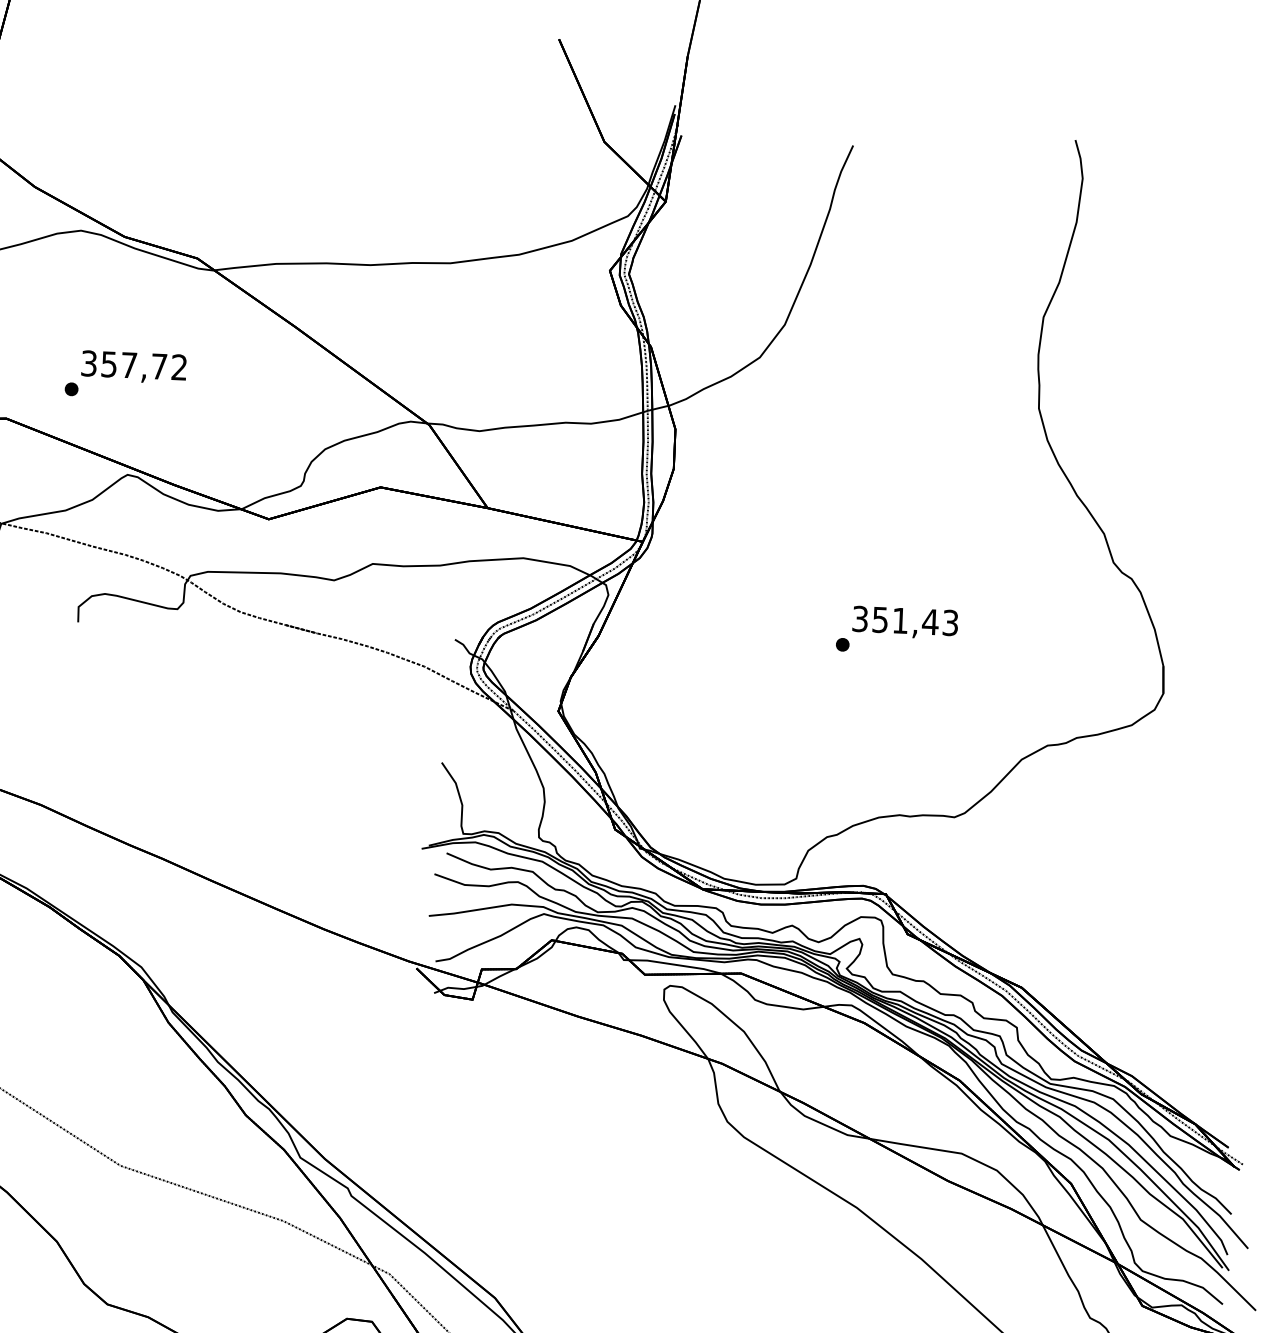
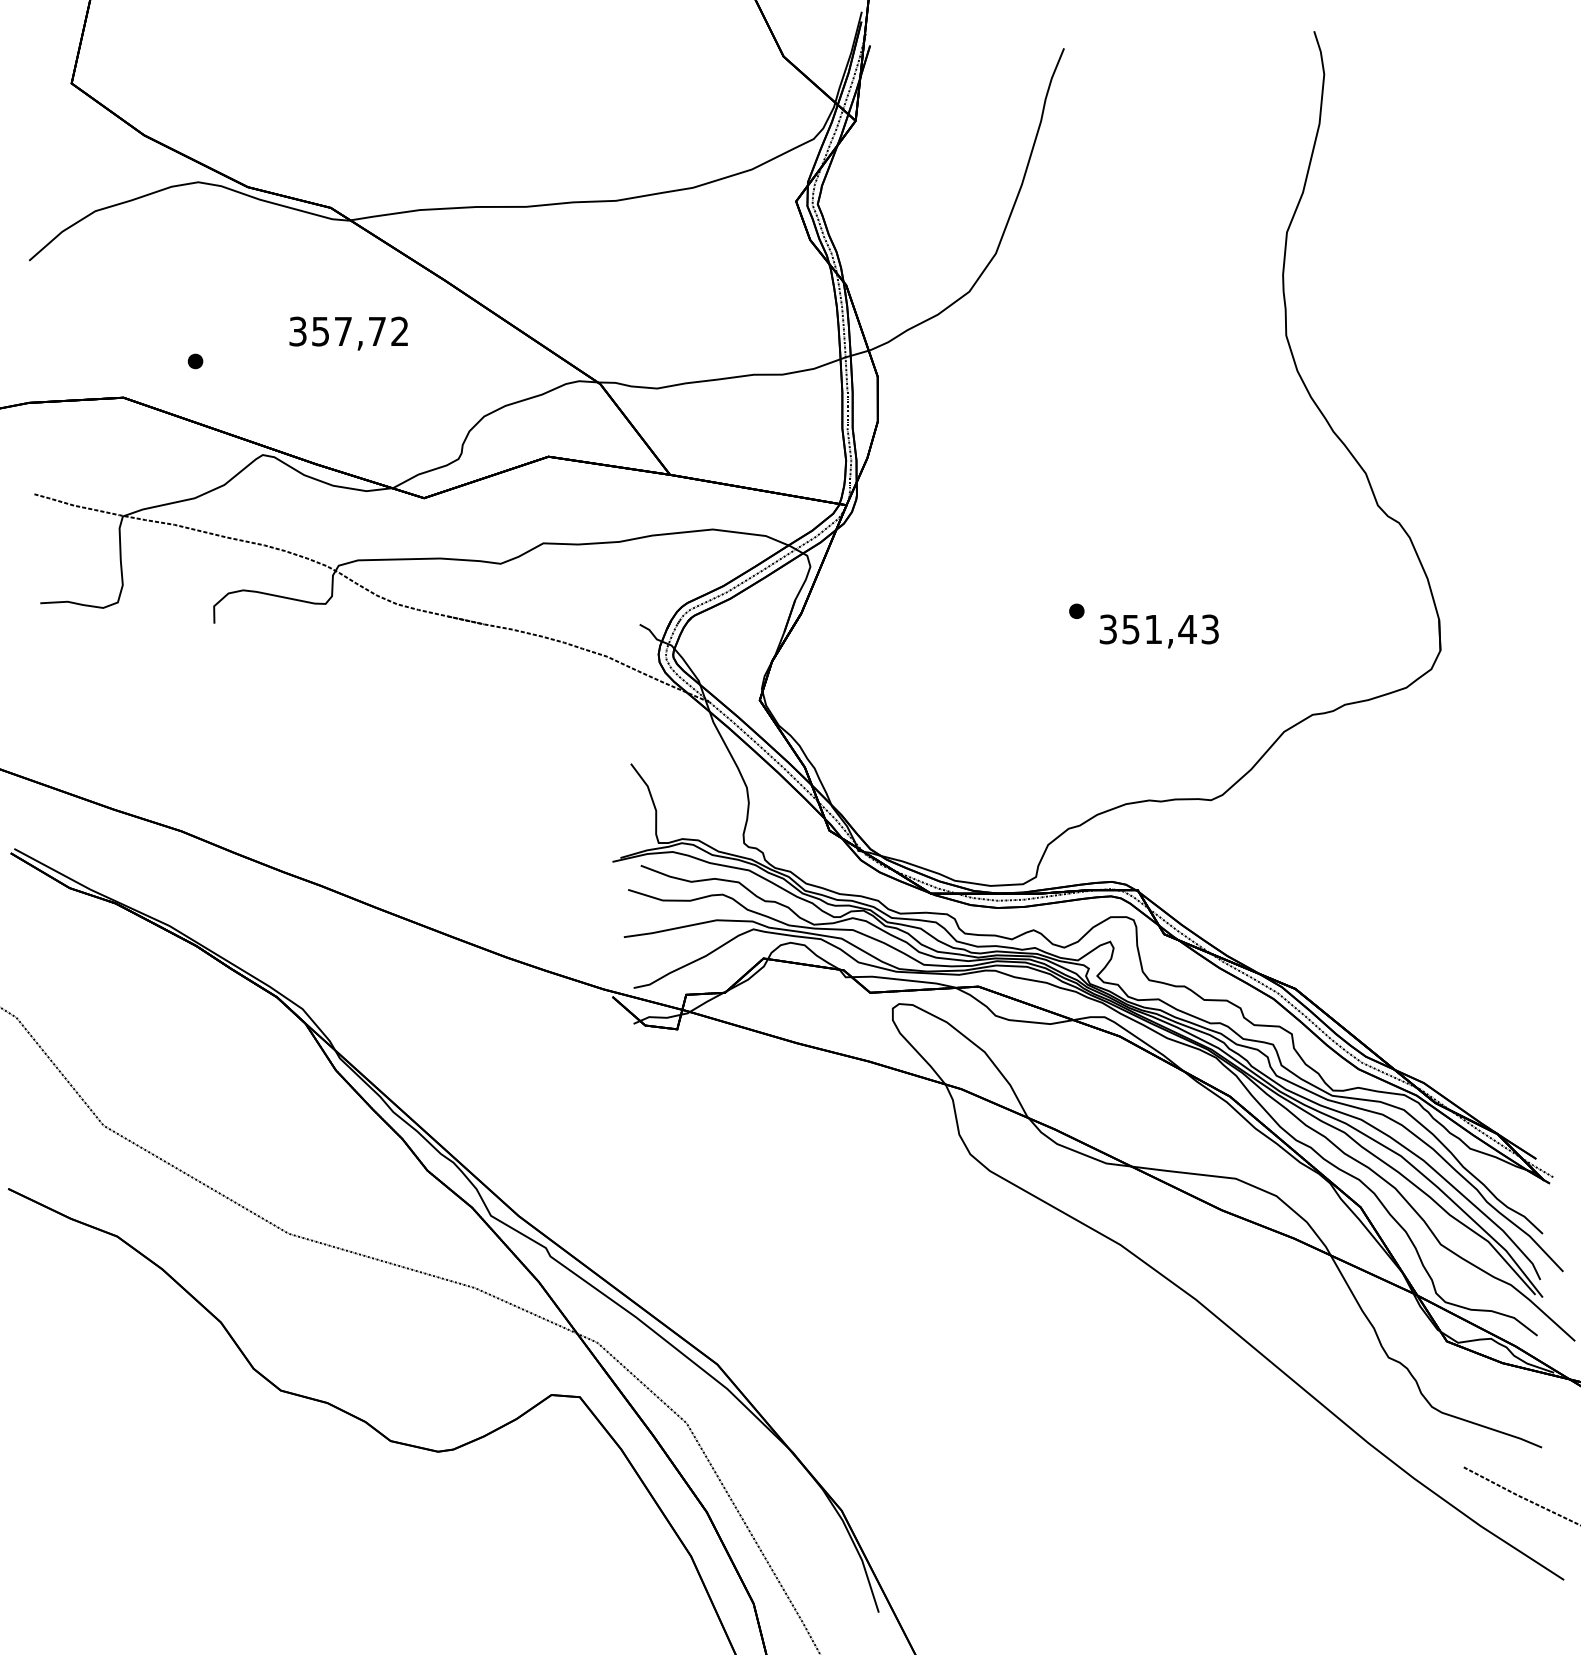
text: (133, 367) -> (348, 333), moved
text: (904, 622) -> (1158, 631), moved

